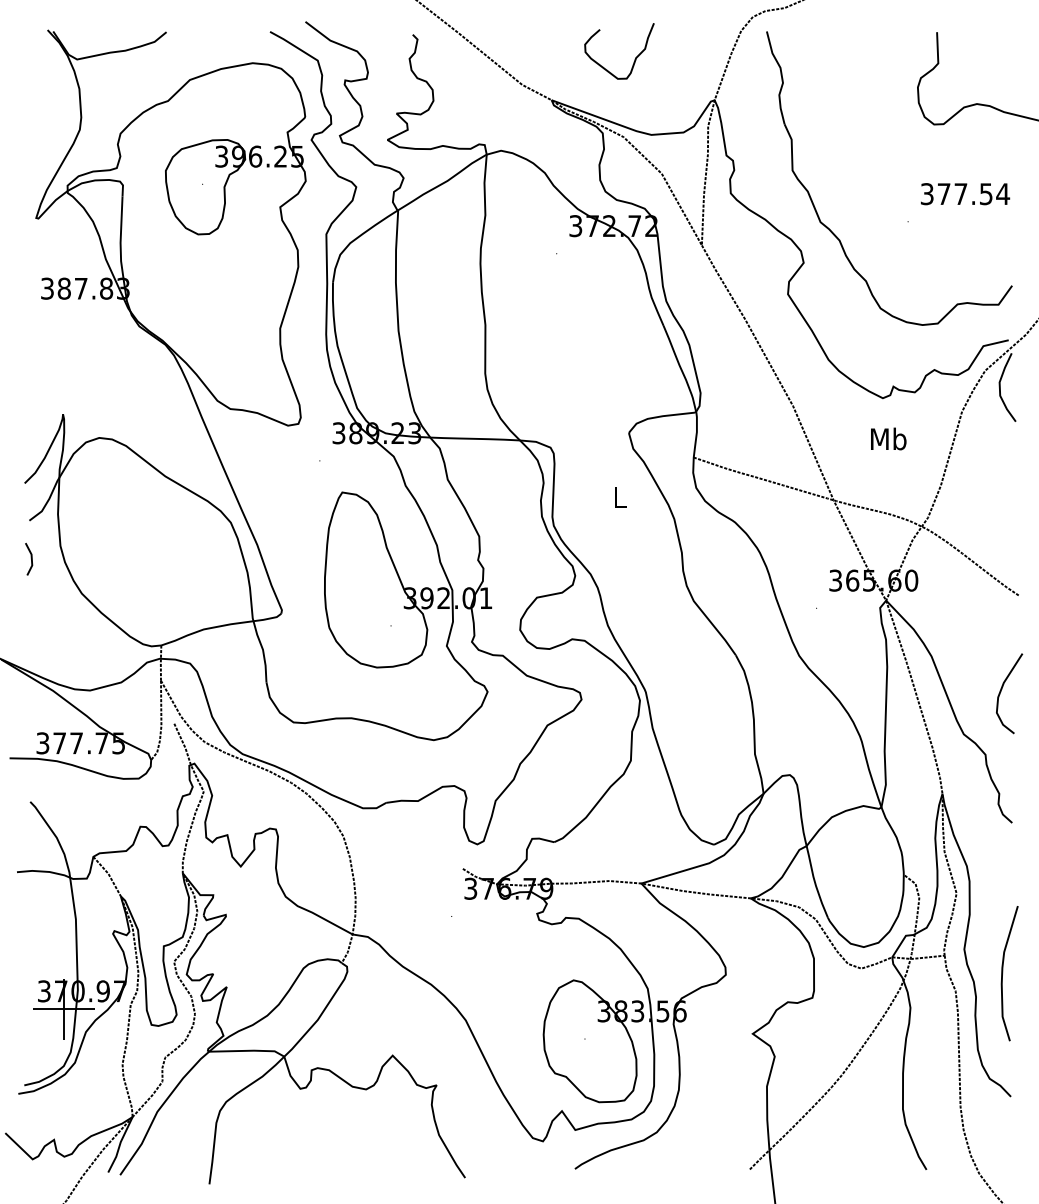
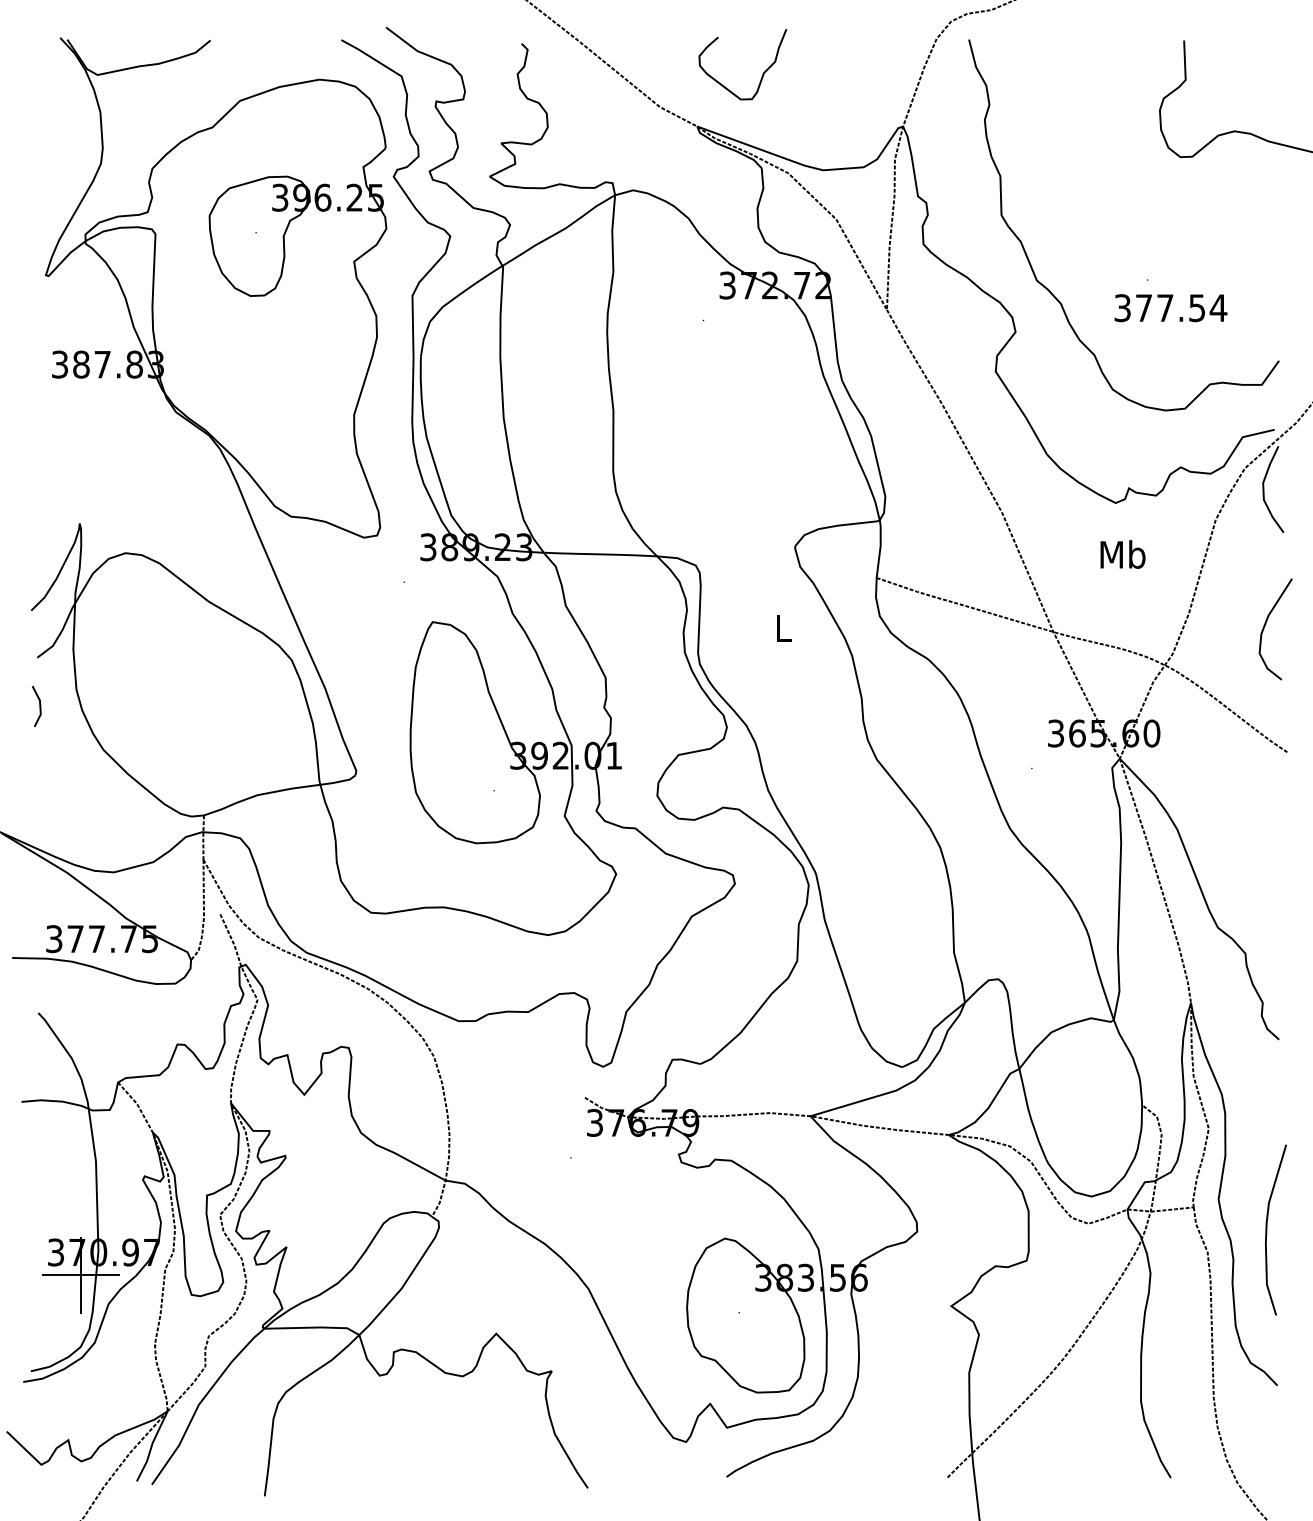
curve: (635, 58) -> (762, 73), moved
text: (965, 194) -> (1170, 308), moved
curve: (1001, 691) -> (1265, 626), moved

